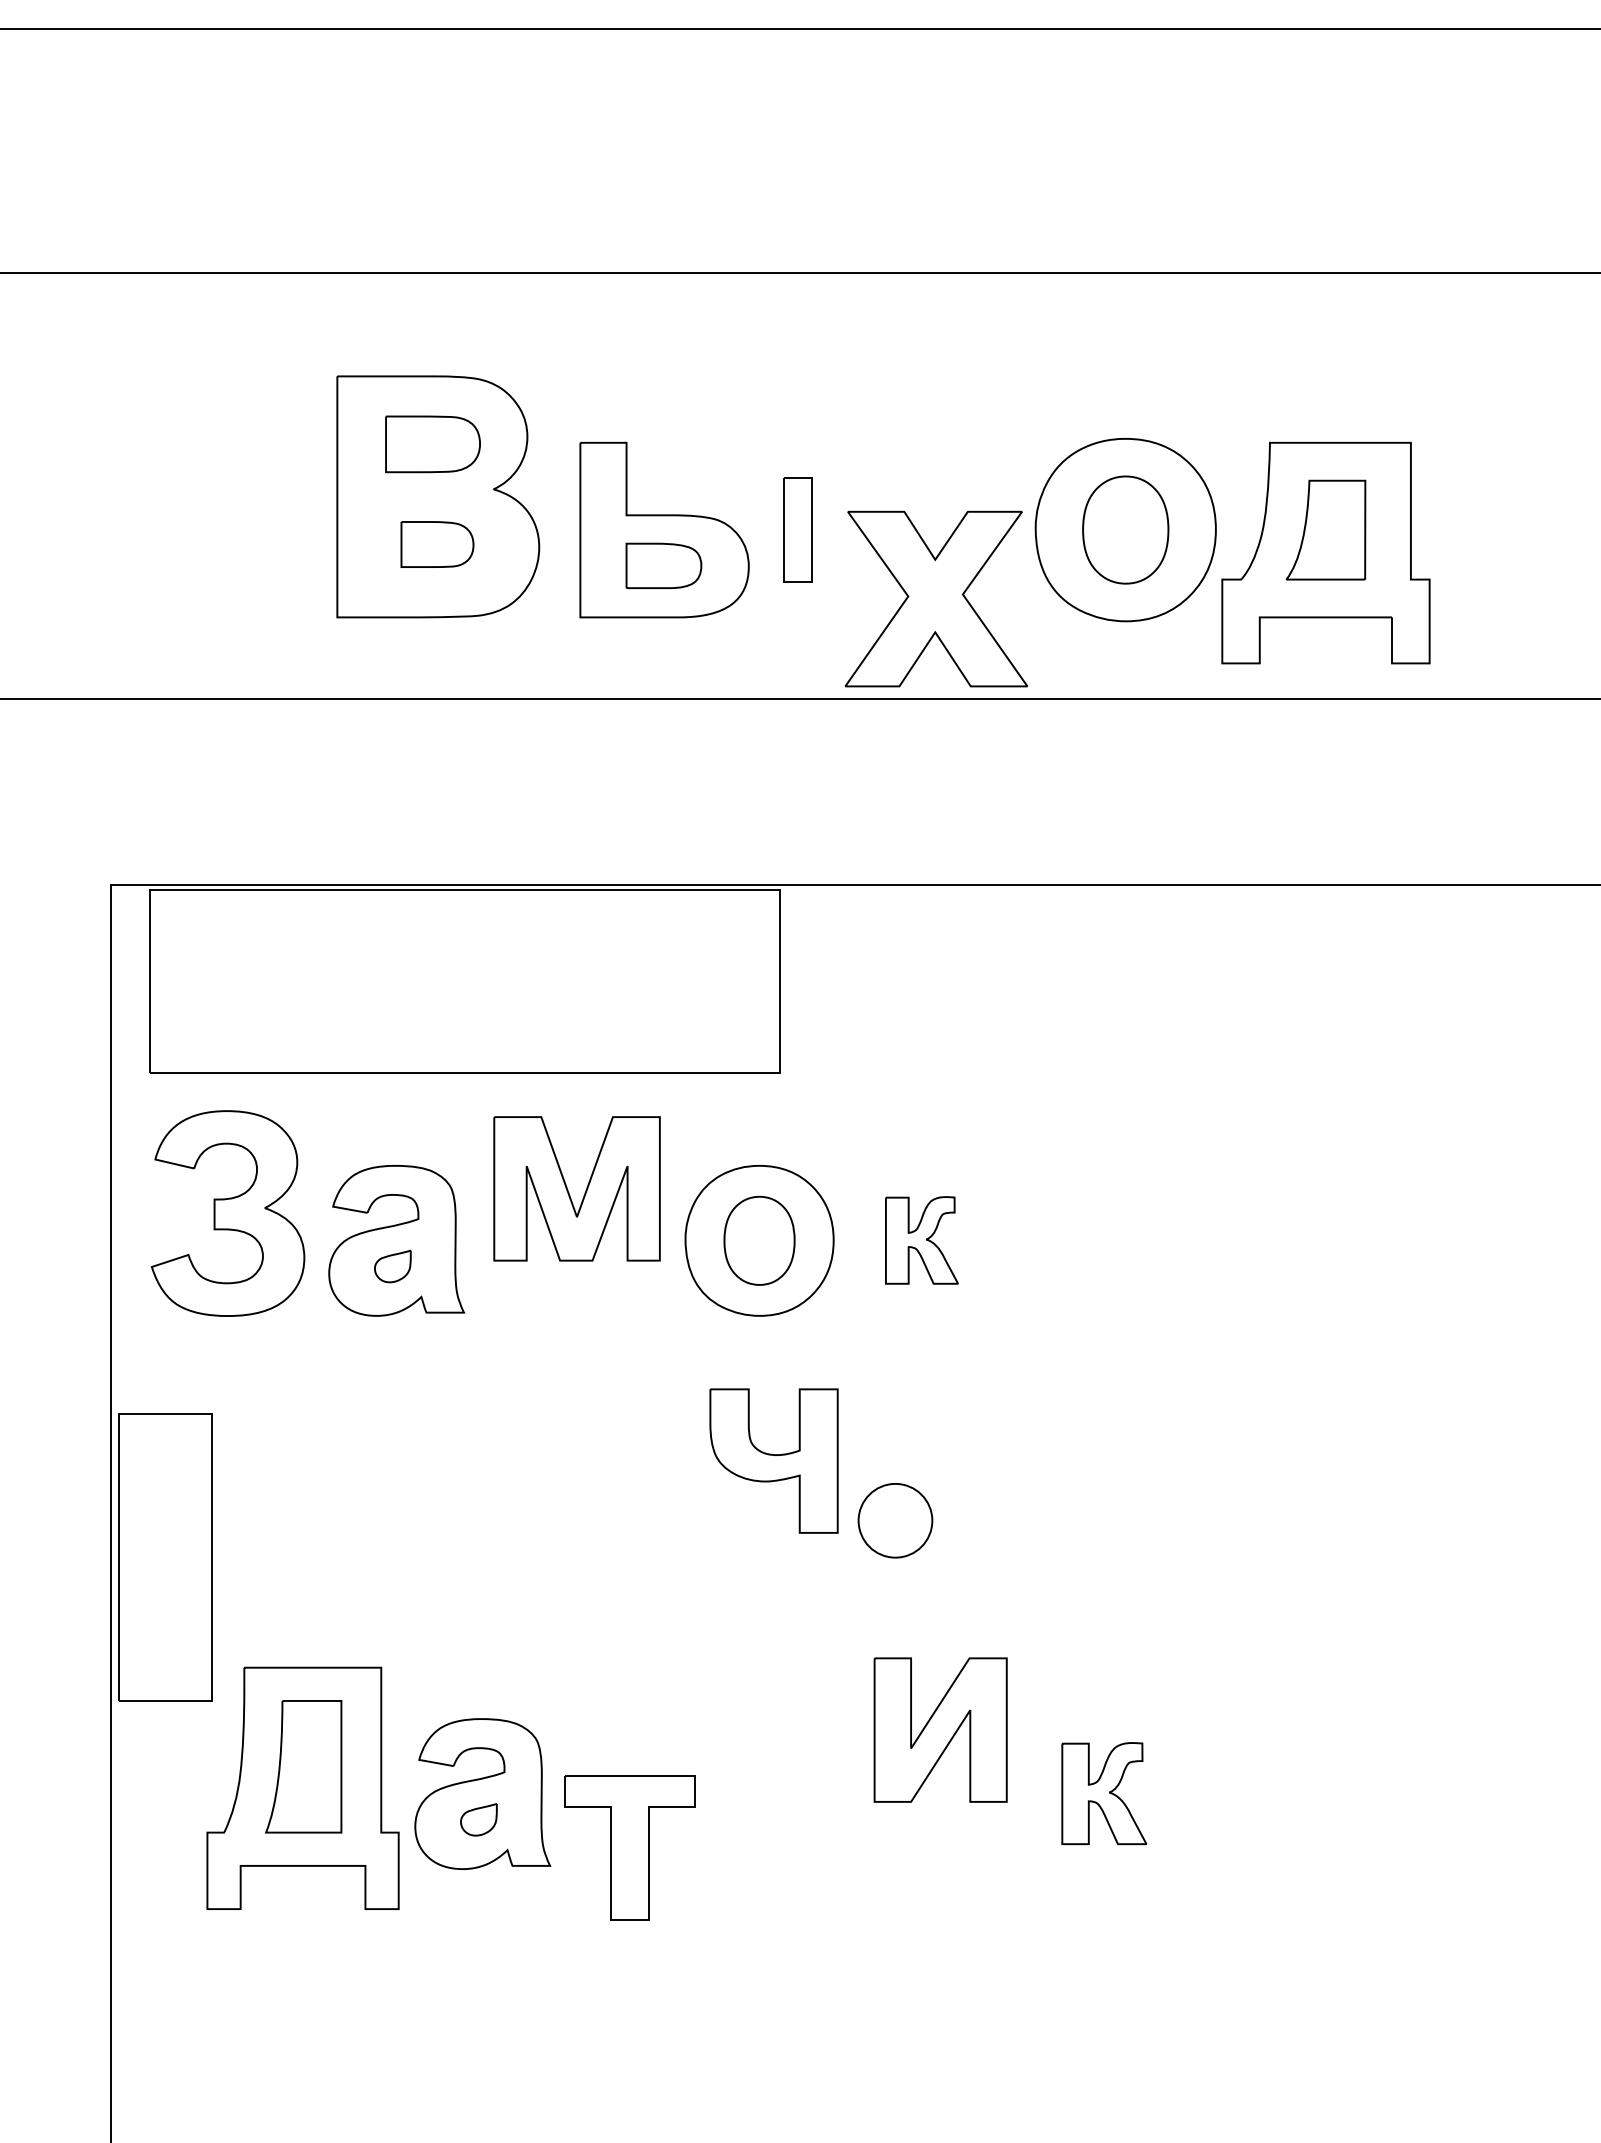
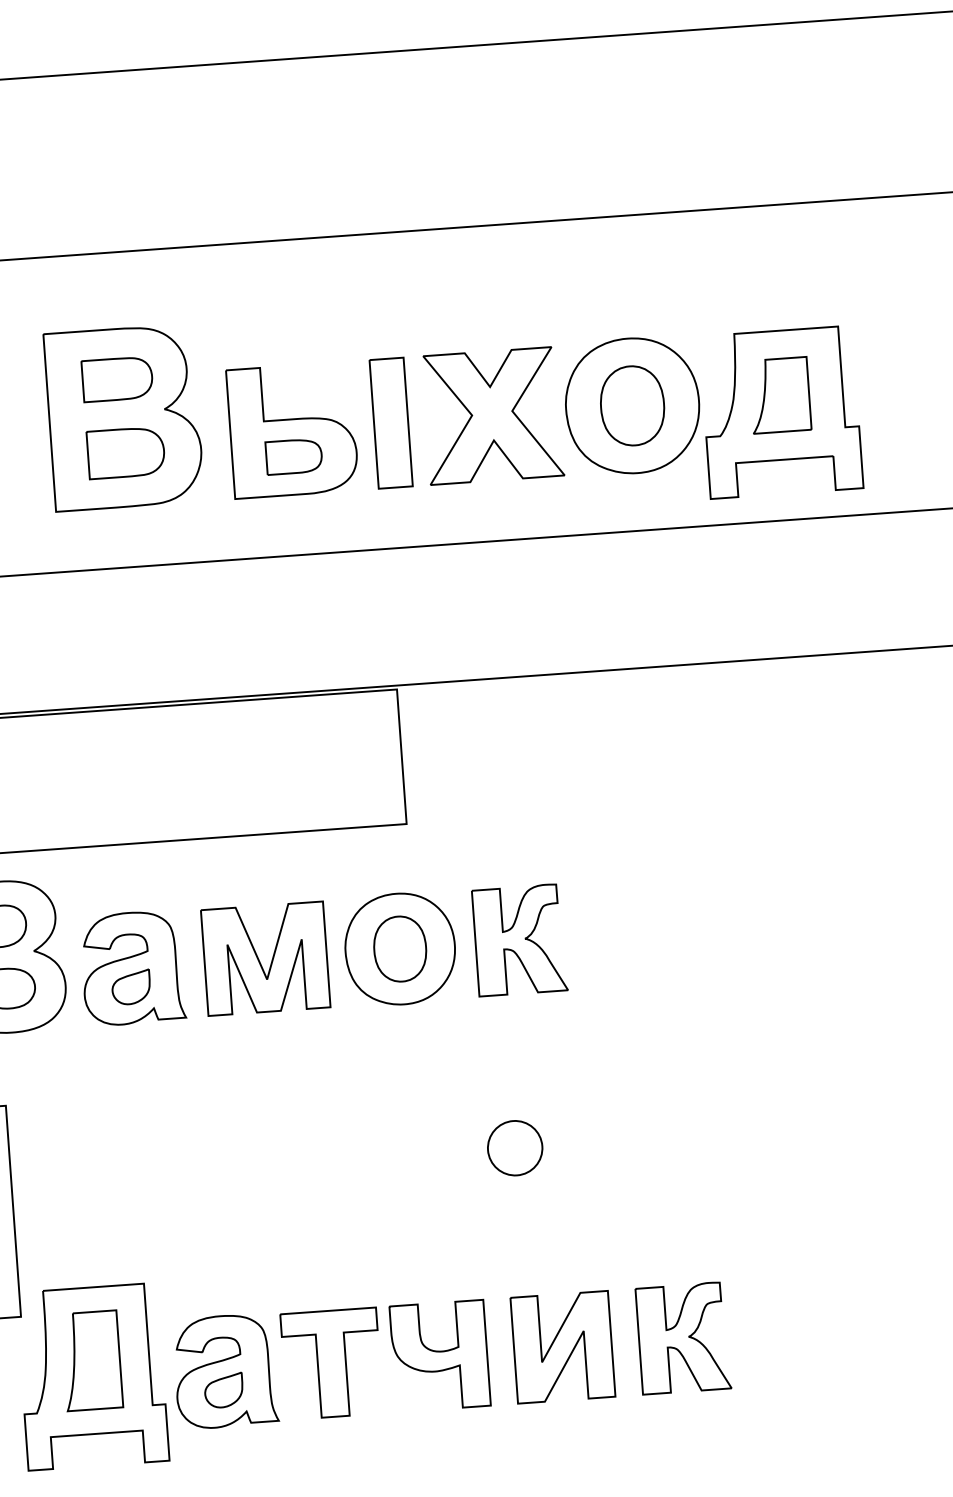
part: (797, 529) -> (390, 422), size x1.67
part: (437, 544) -> (126, 452), size x1.43
part: (935, 598) -> (492, 415), moved
part: (568, 1189) -> (259, 959), moved
part: (921, 1240) -> (519, 940), size x1.67
part: (392, 1266) -> (131, 987), size x1.43
part: (773, 1460) -> (439, 1355), moved
part: (940, 1729) -> (562, 1346), moved
part: (1104, 1793) -> (683, 1338), size x1.43
part: (478, 1819) -> (223, 1390), size x1.43
part: (629, 1847) -> (331, 1363), moved

